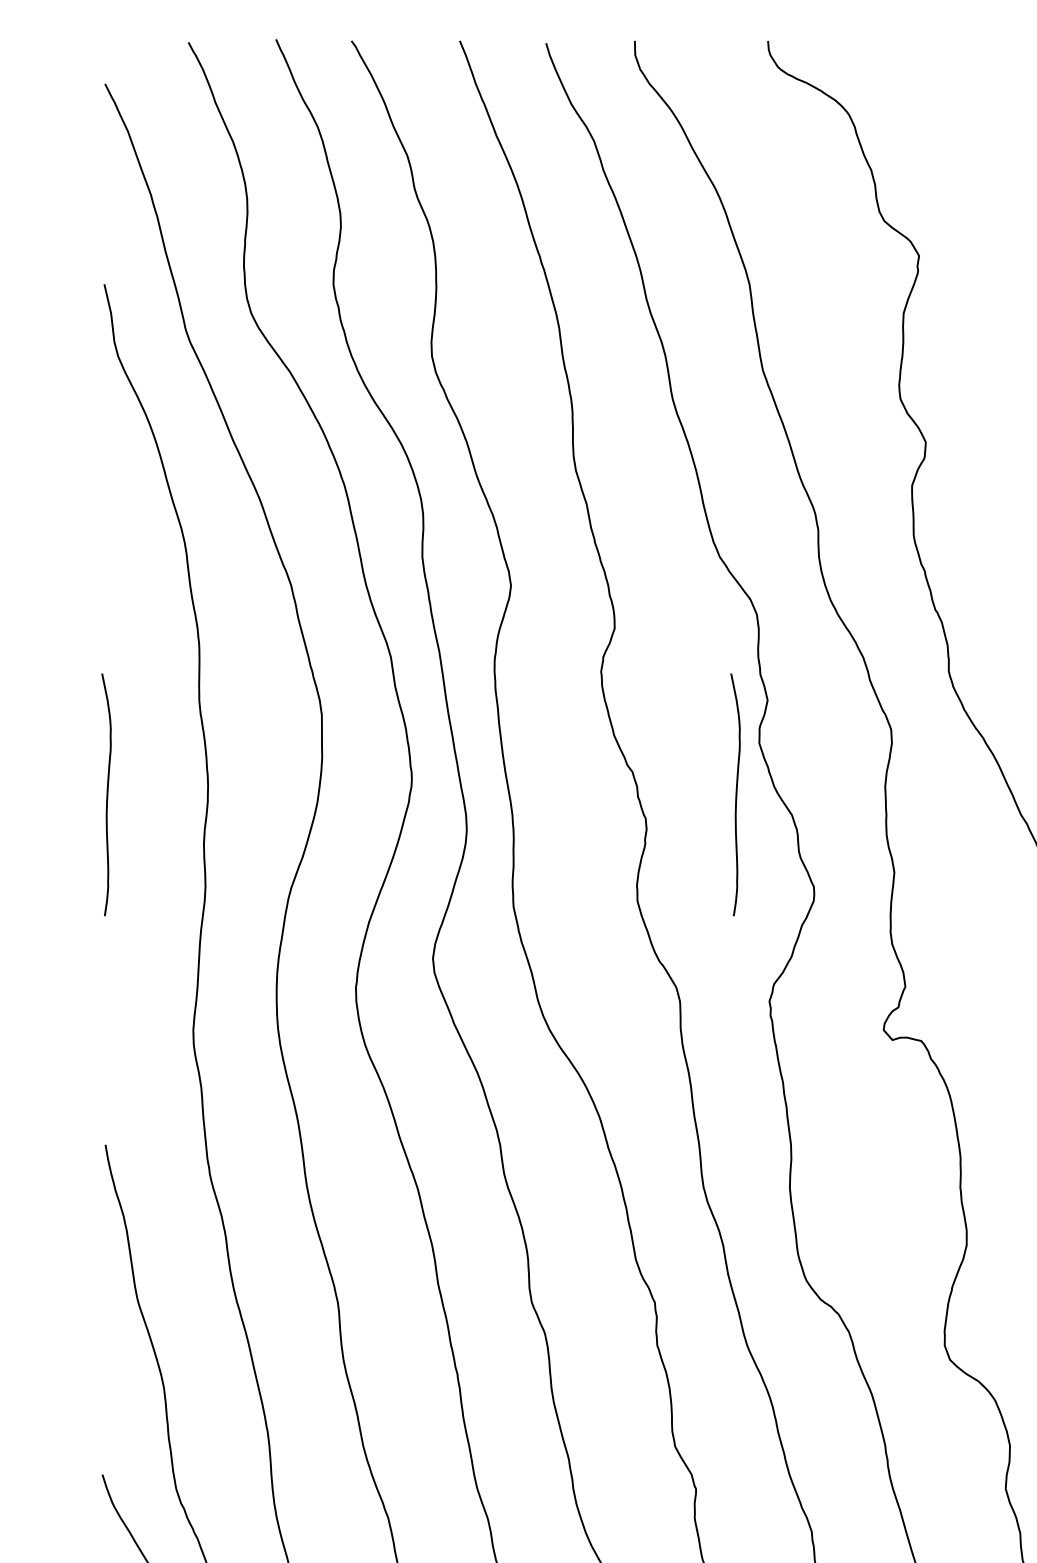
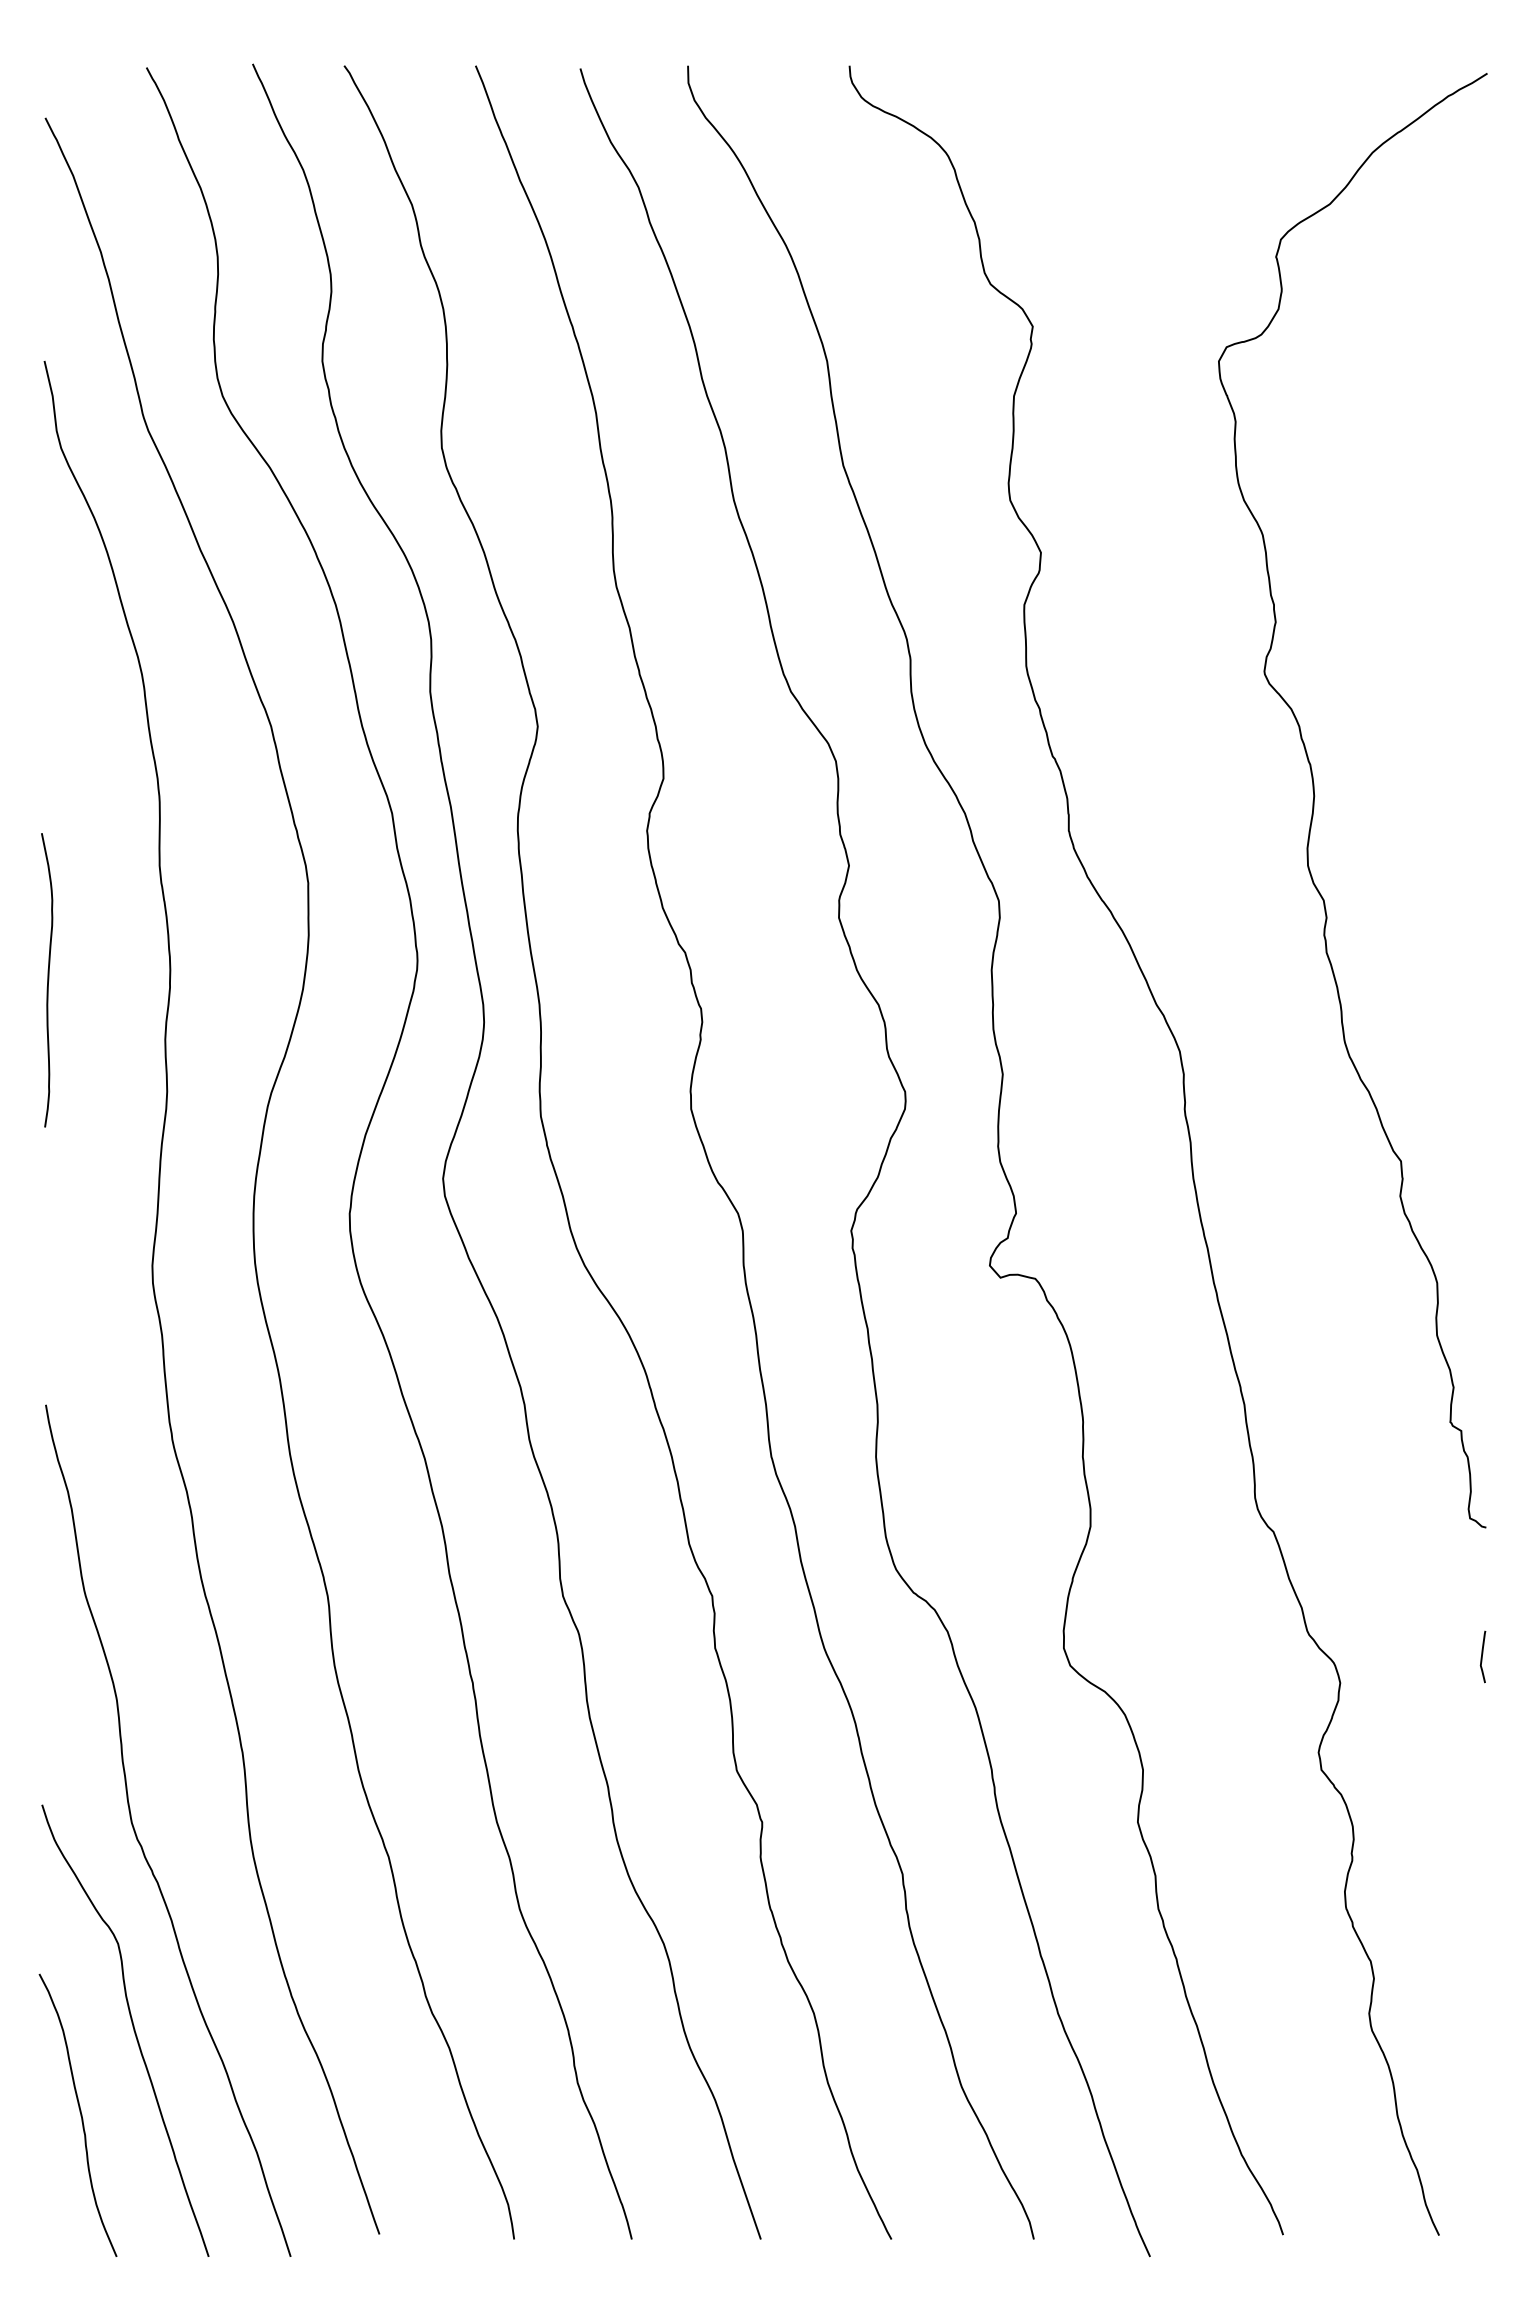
curve: (735, 795) -> (810, 980), removed

